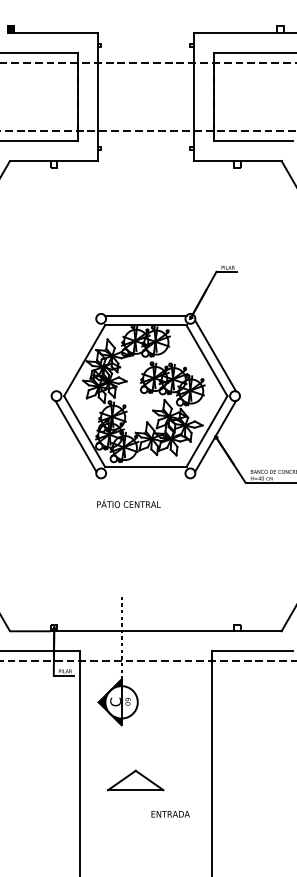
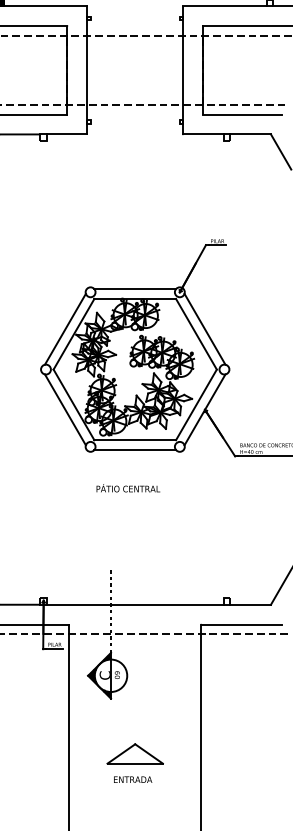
line: (75, 355) -> (64, 328), added
line: (145, 476) -> (134, 449), added
text: (128, 503) -> (127, 487), moved
part: (135, 780) -> (134, 753), moved
text: (170, 814) -> (132, 779), moved

